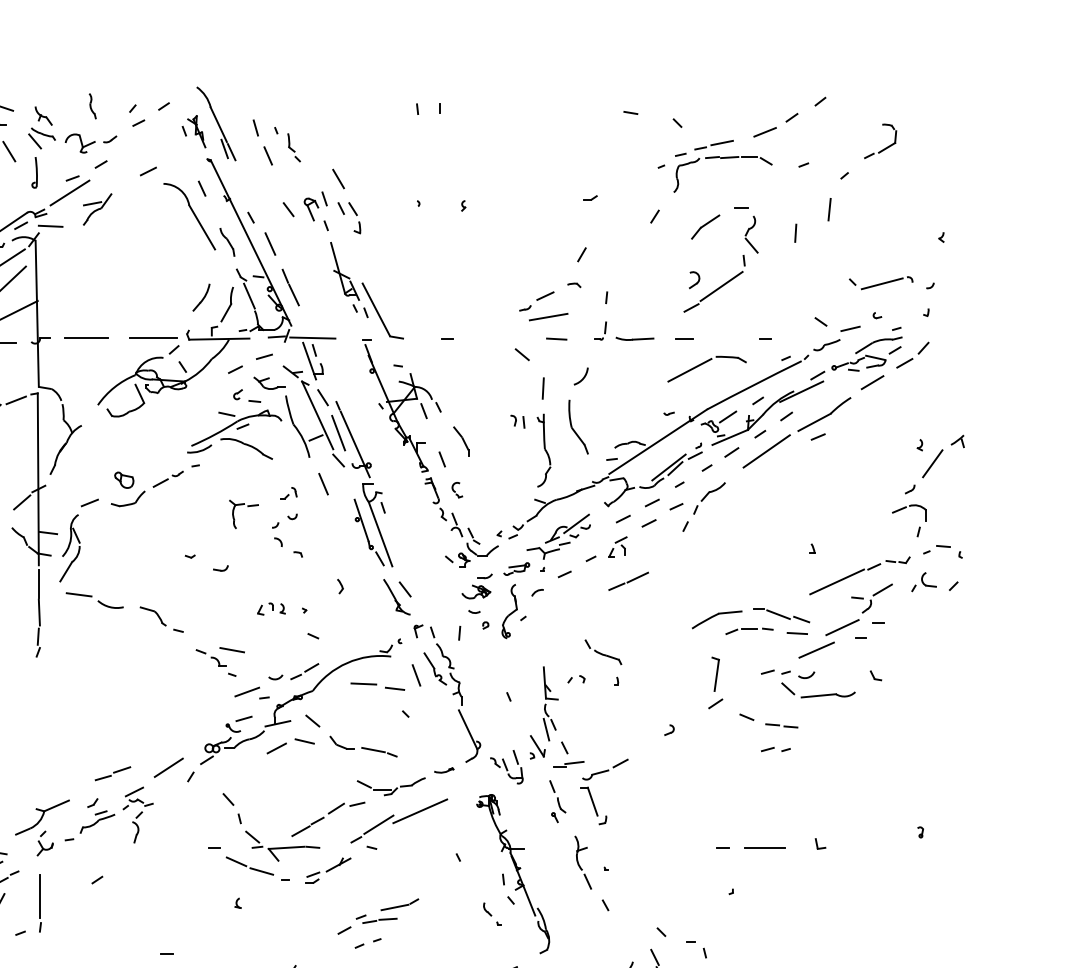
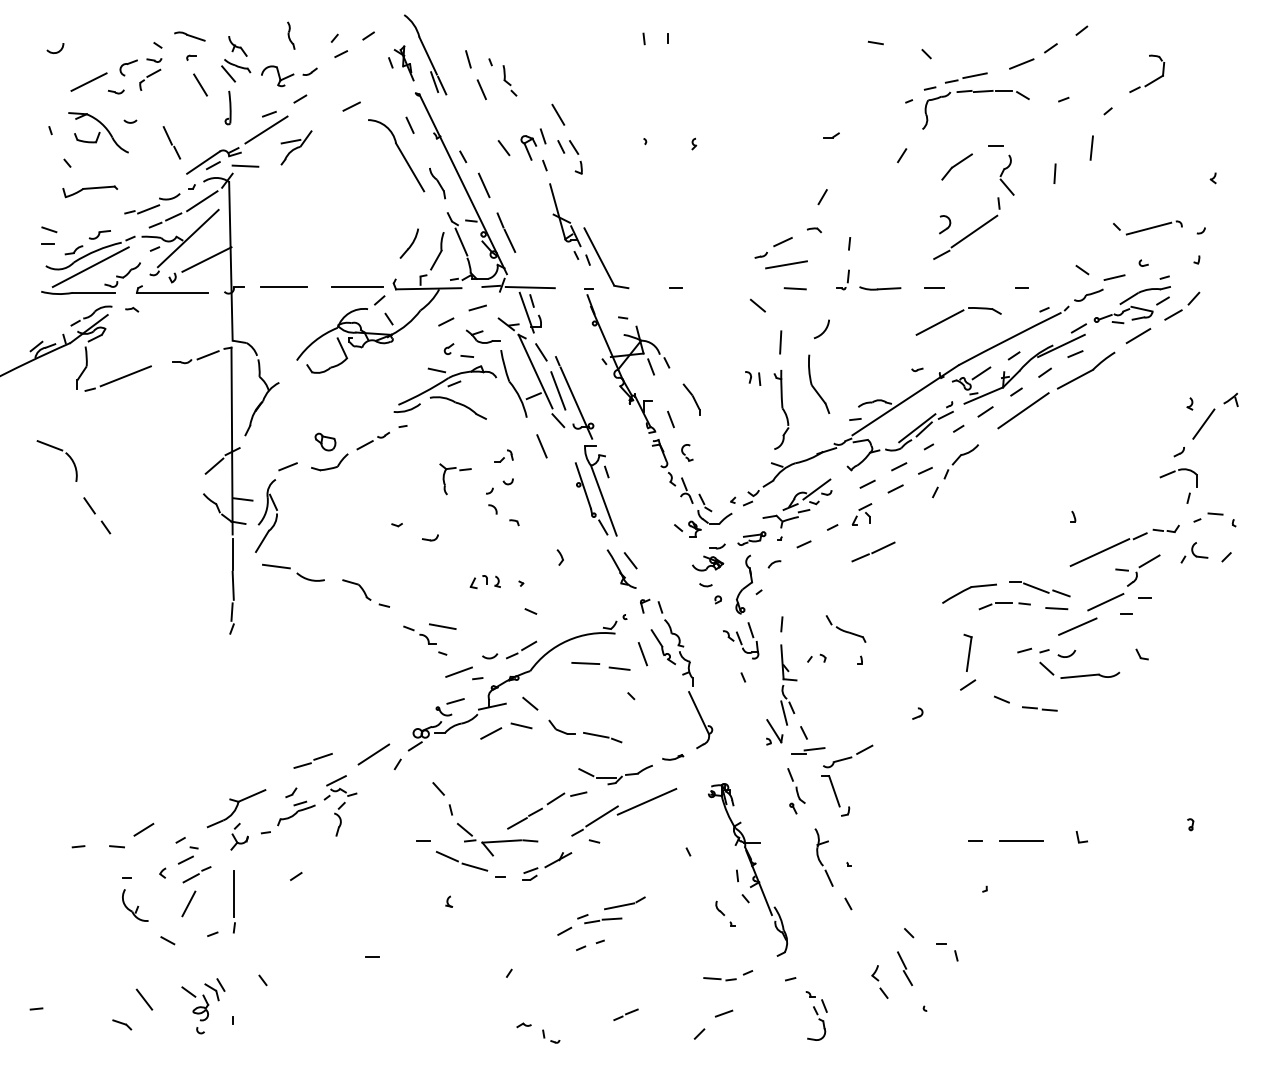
line: (818, 436) -> (1075, 353), moved
line: (459, 633) -> (781, 624), moved
part: (775, 749) -> (1033, 734), removed
part: (506, 766) -> (740, 640), moved

